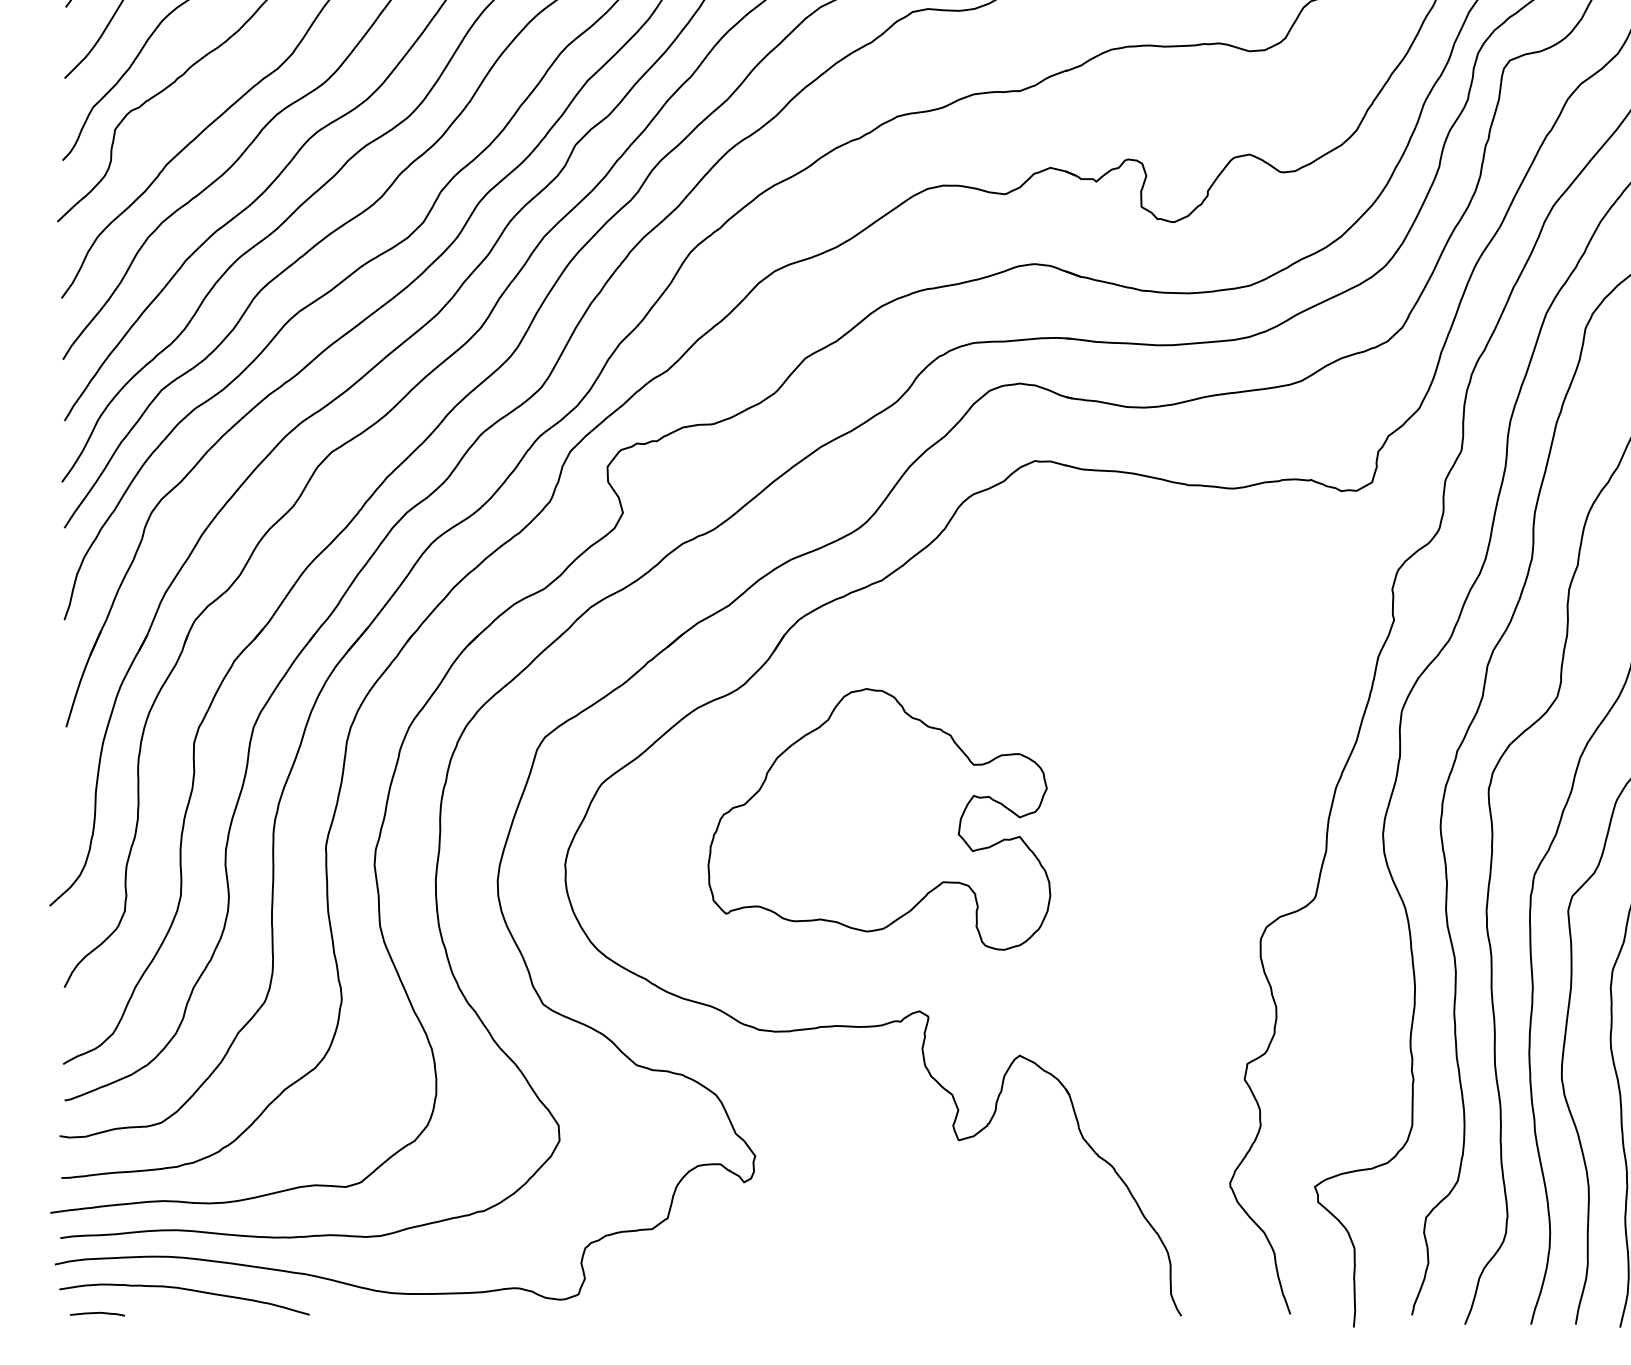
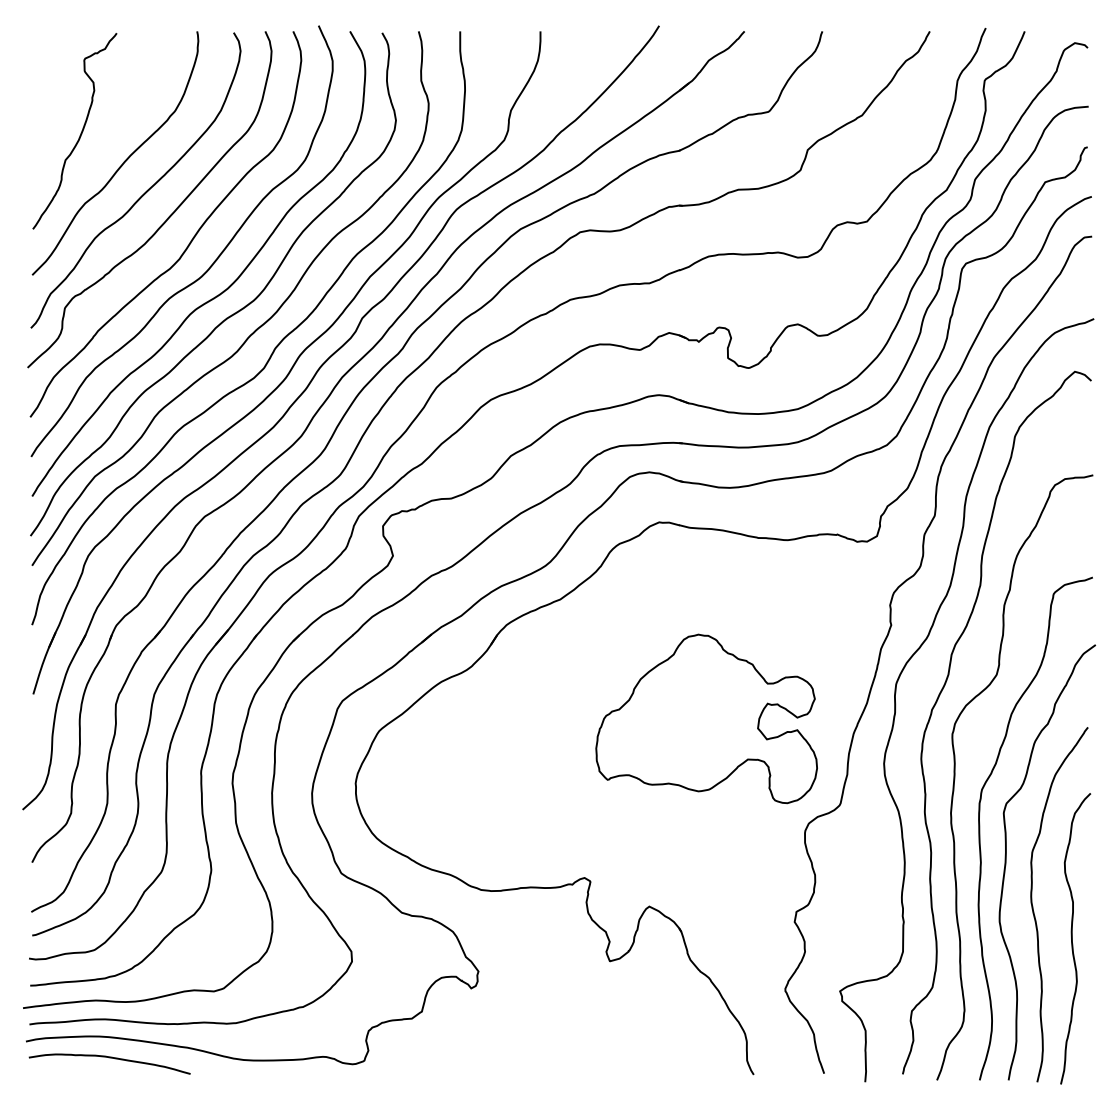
part: (879, 818) -> (706, 718), moved
curve: (97, 1314) -> (53, 1073), removed

